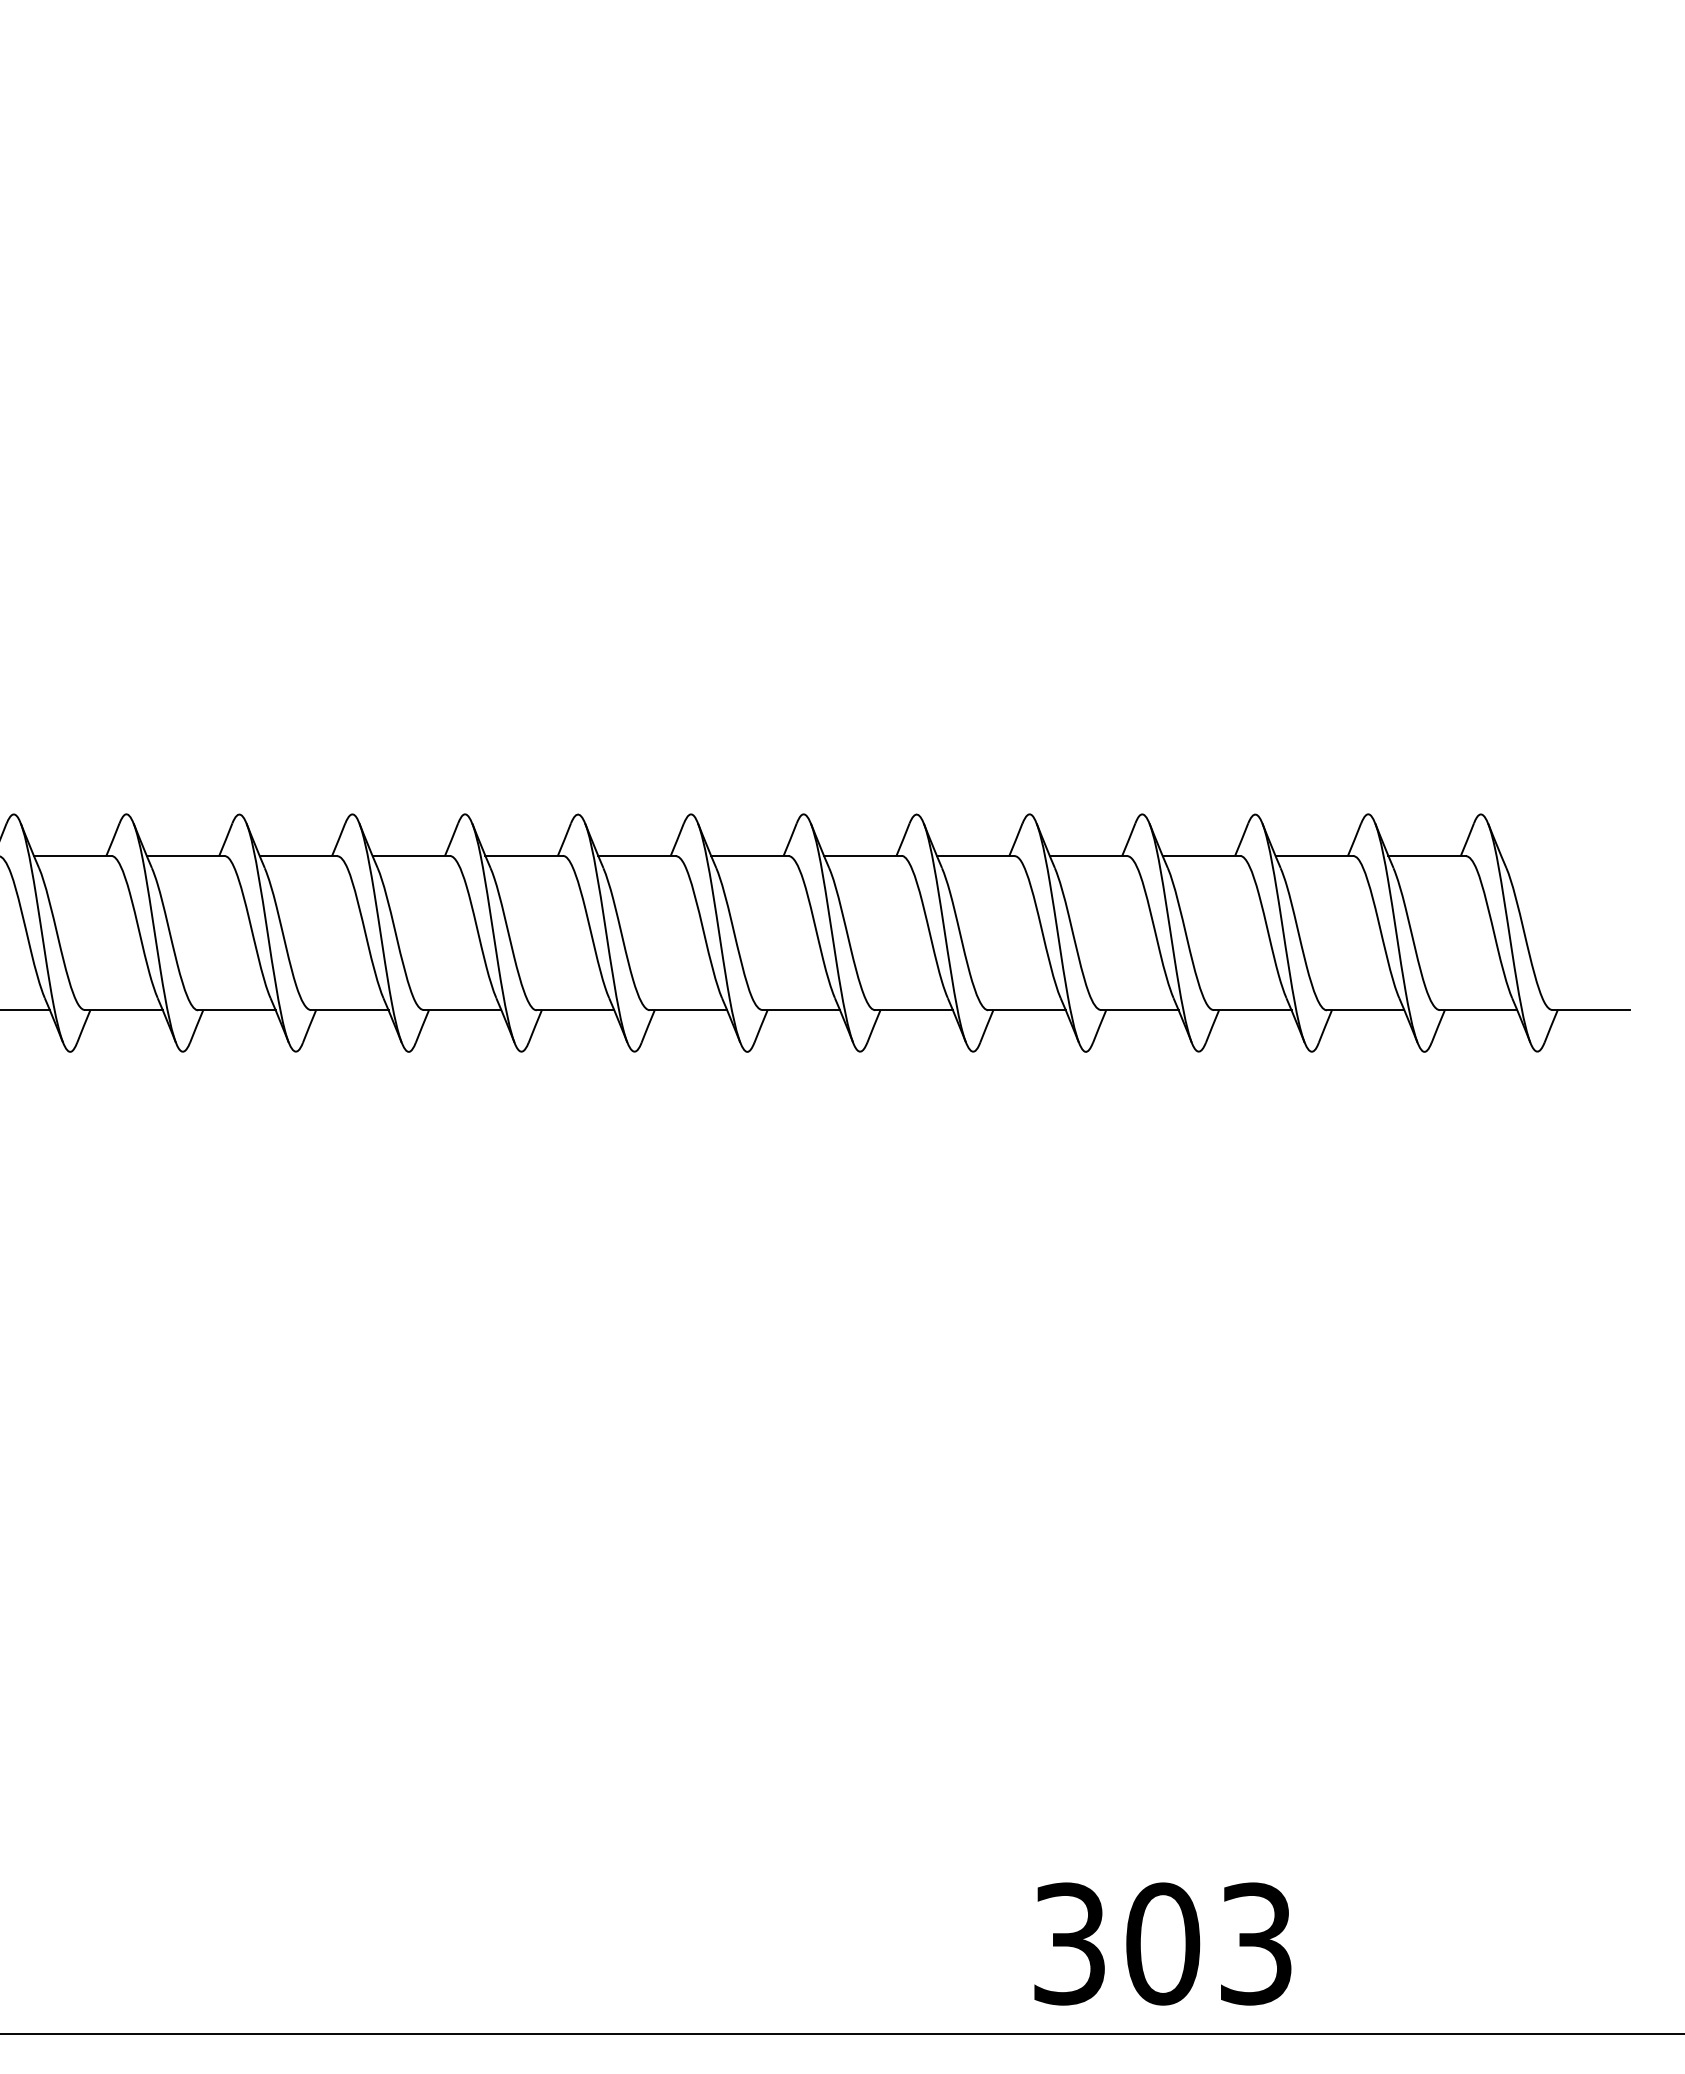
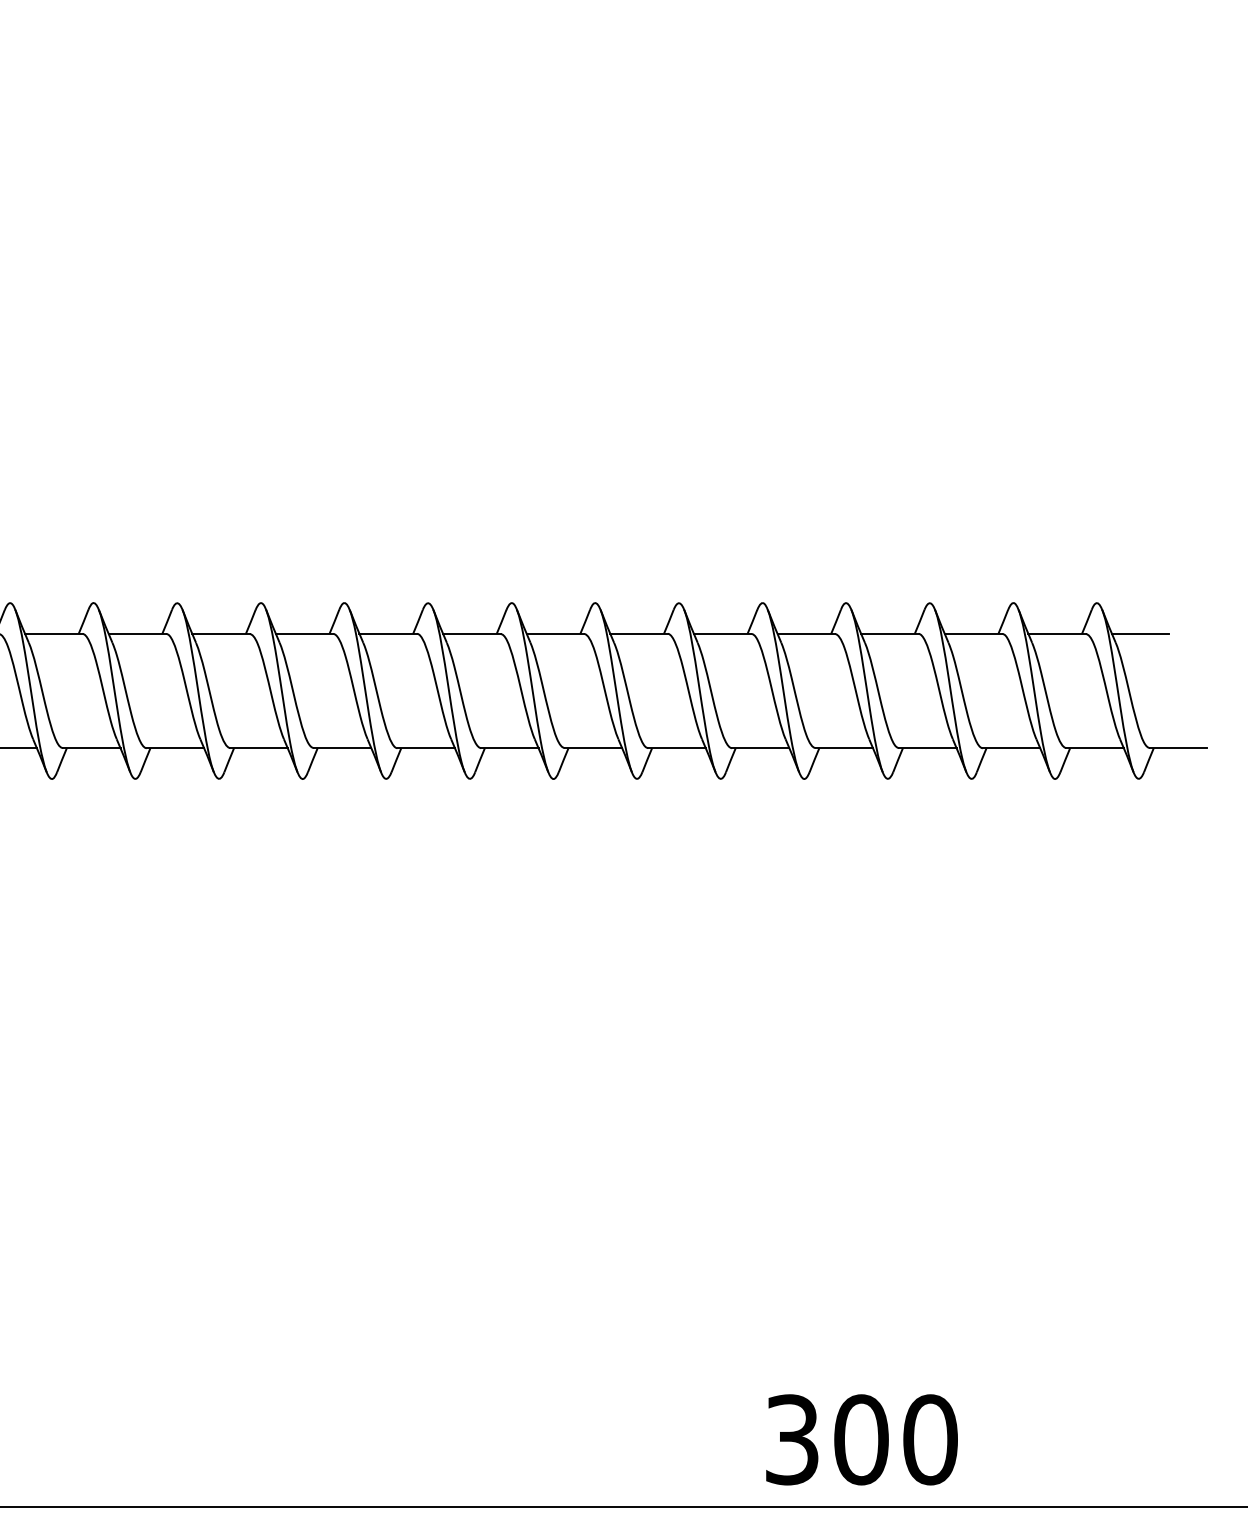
line: (1539, 855) -> (1140, 633), added
text: (1256, 1943) -> (930, 1439), 303 -> 300

